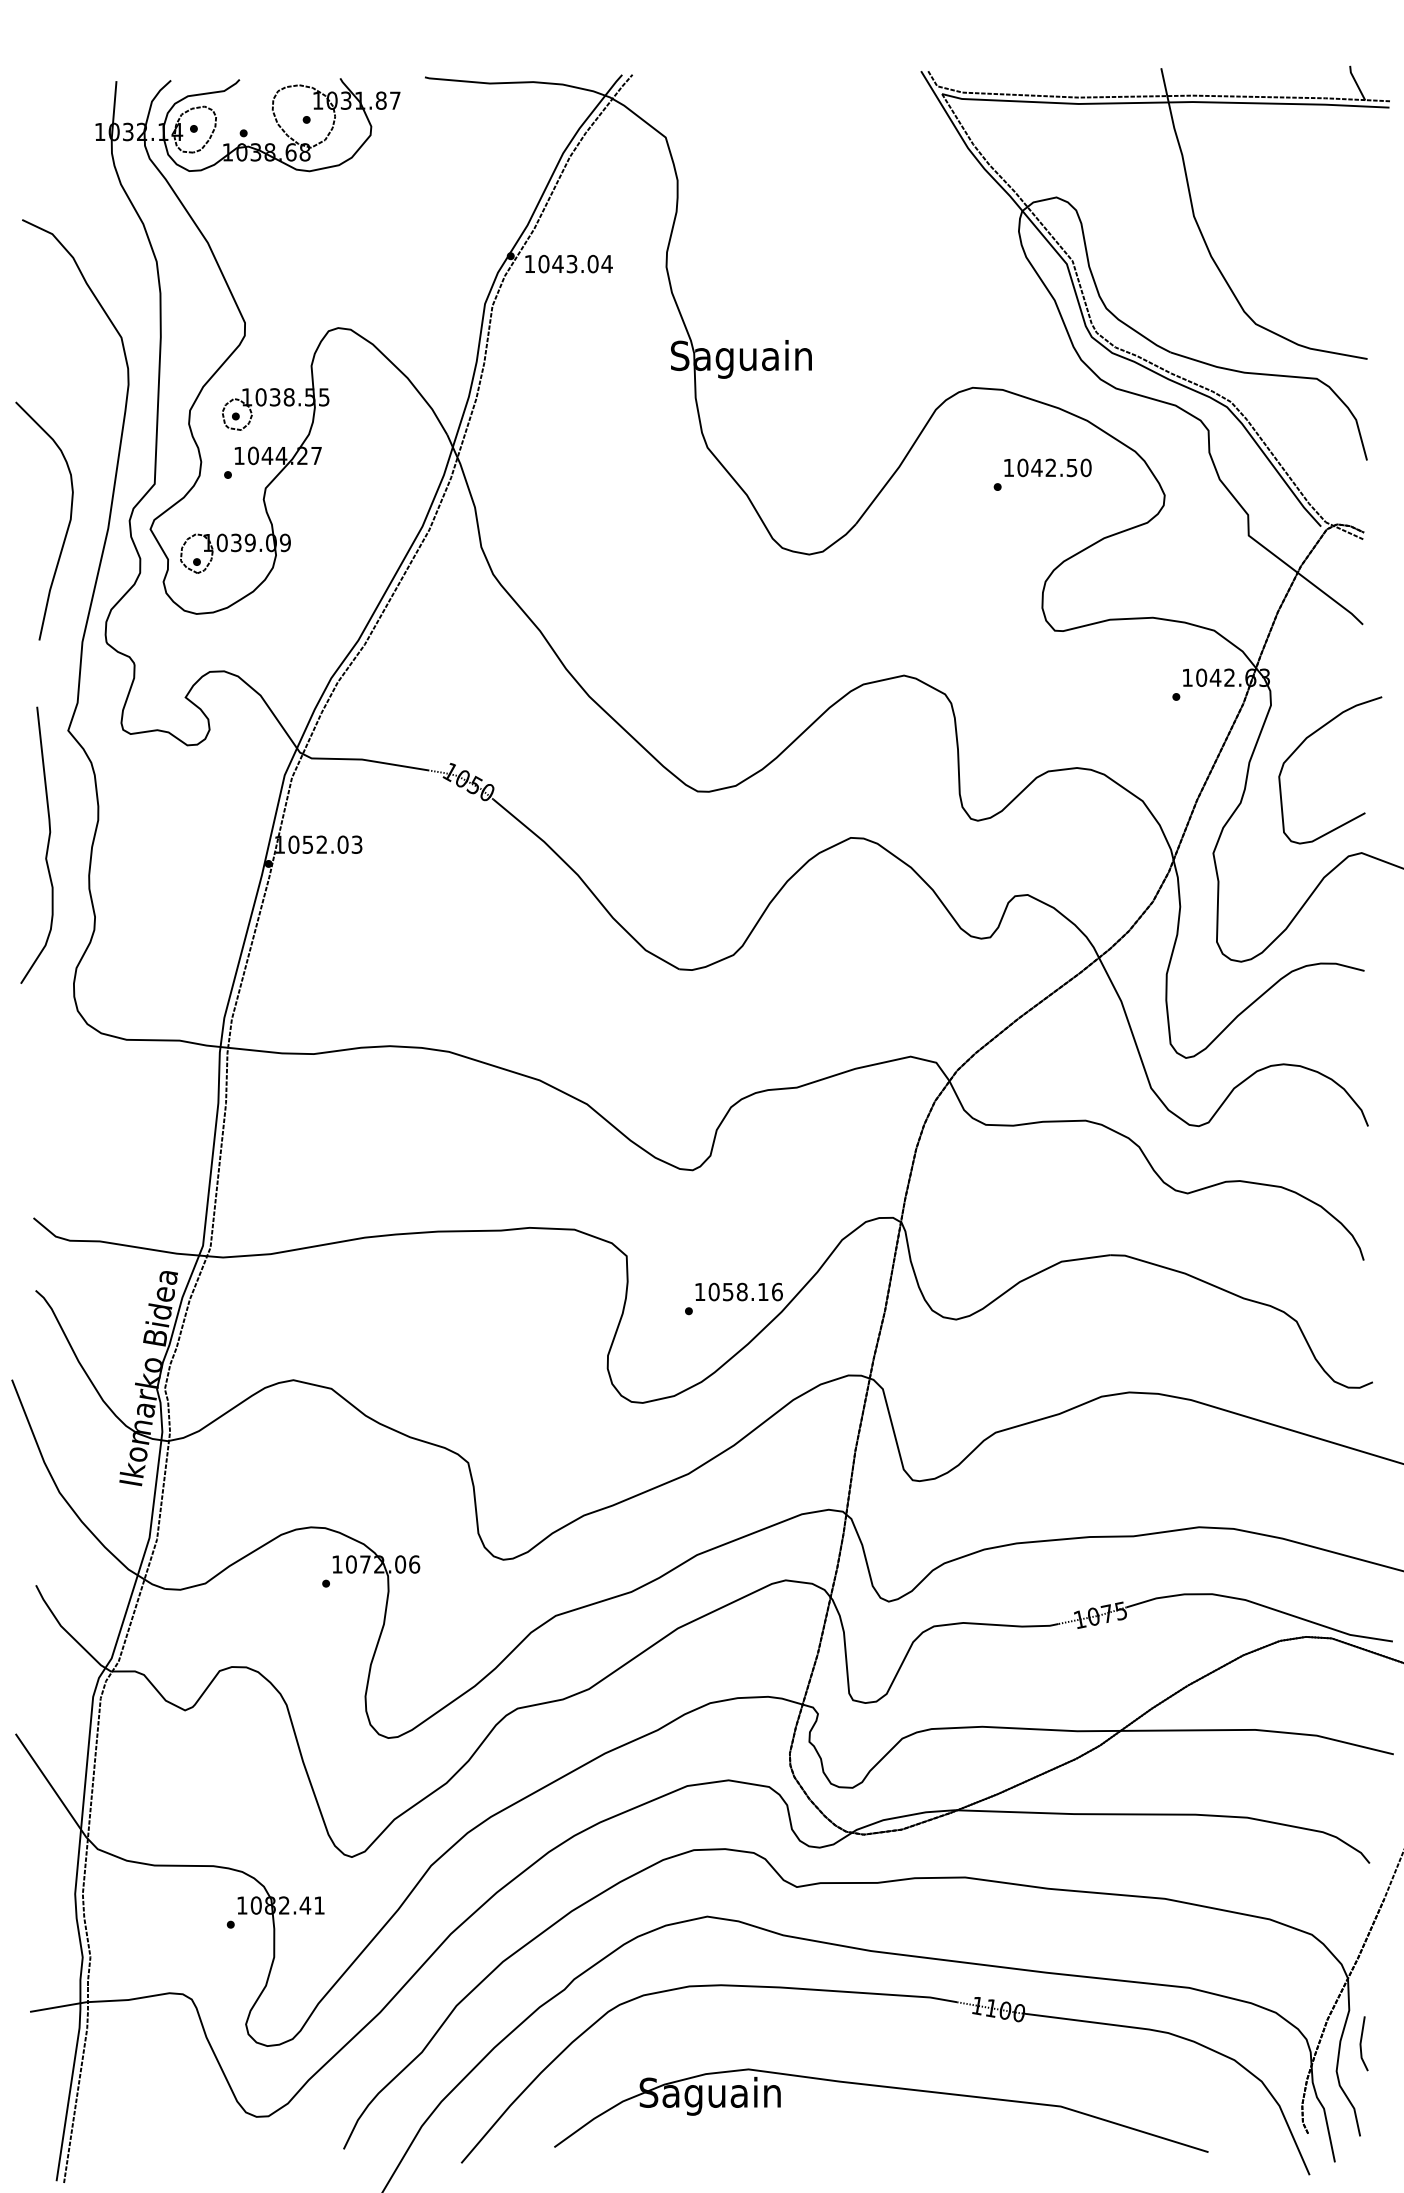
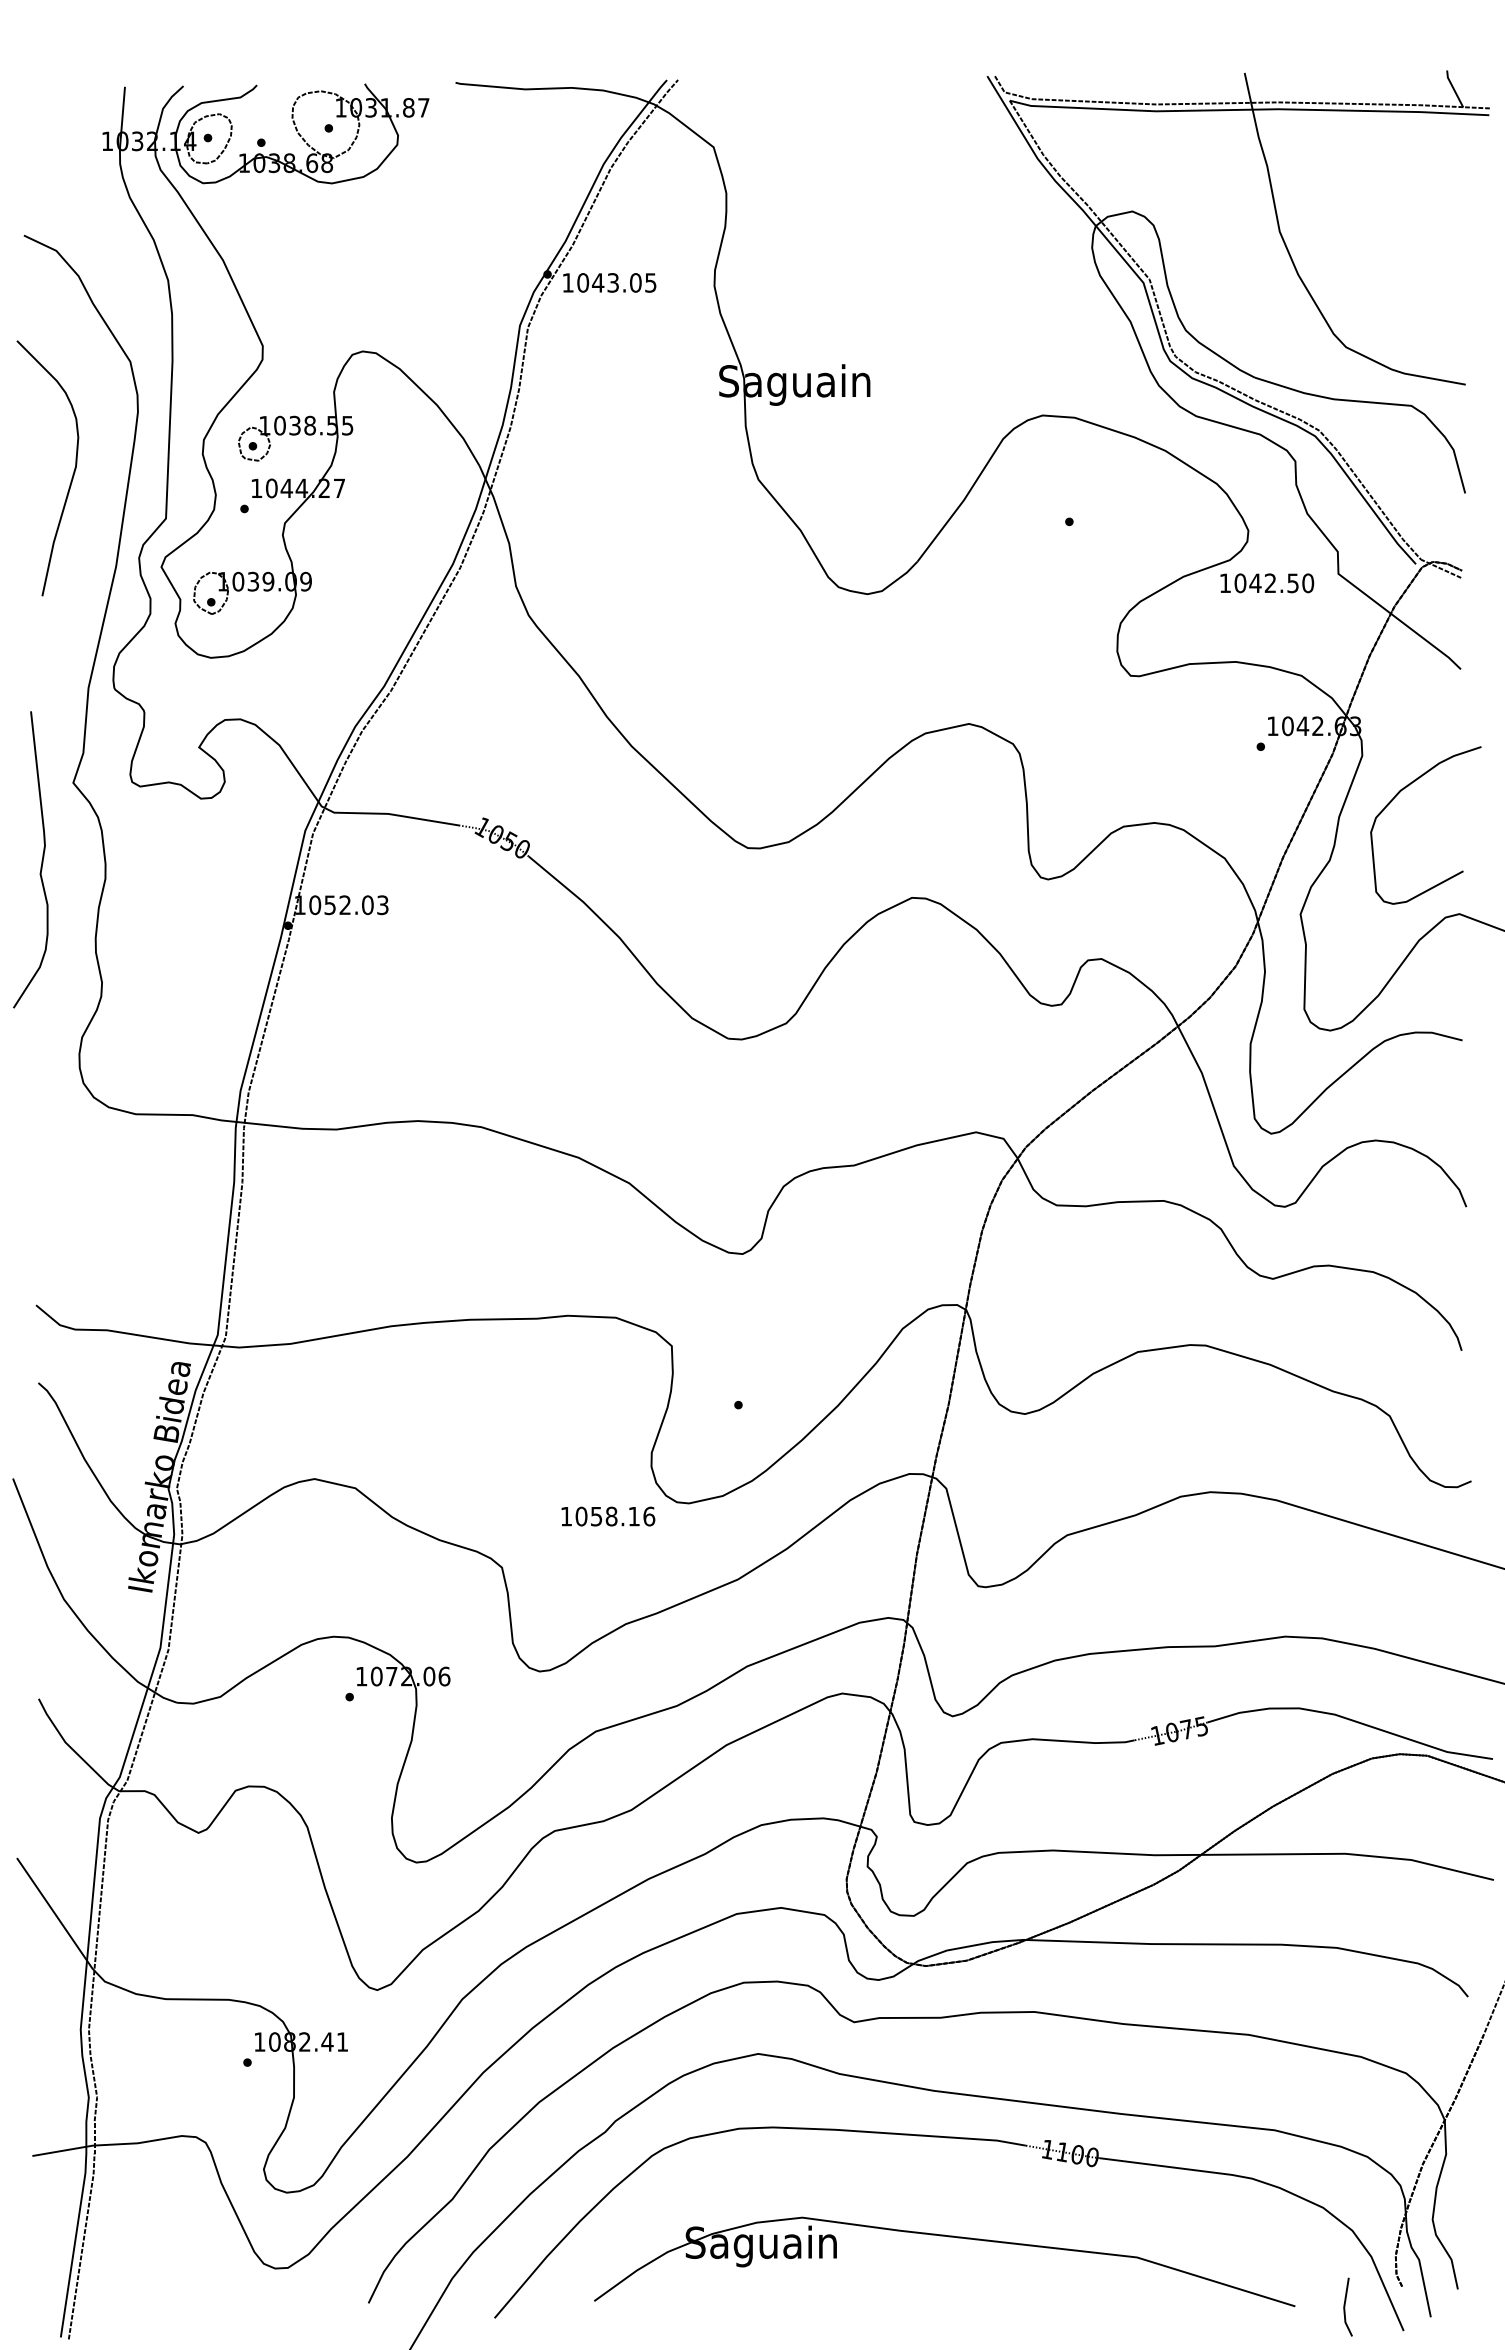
text: (606, 263) -> (650, 282), 1043.04 -> 1043.05
text: (1048, 468) -> (1267, 583), moved
curve: (66, 529) -> (71, 477), moved
curve: (46, 845) -> (41, 860), moved
text: (739, 1291) -> (608, 1516), moved
line: (1361, 2043) -> (1345, 2306), moved

